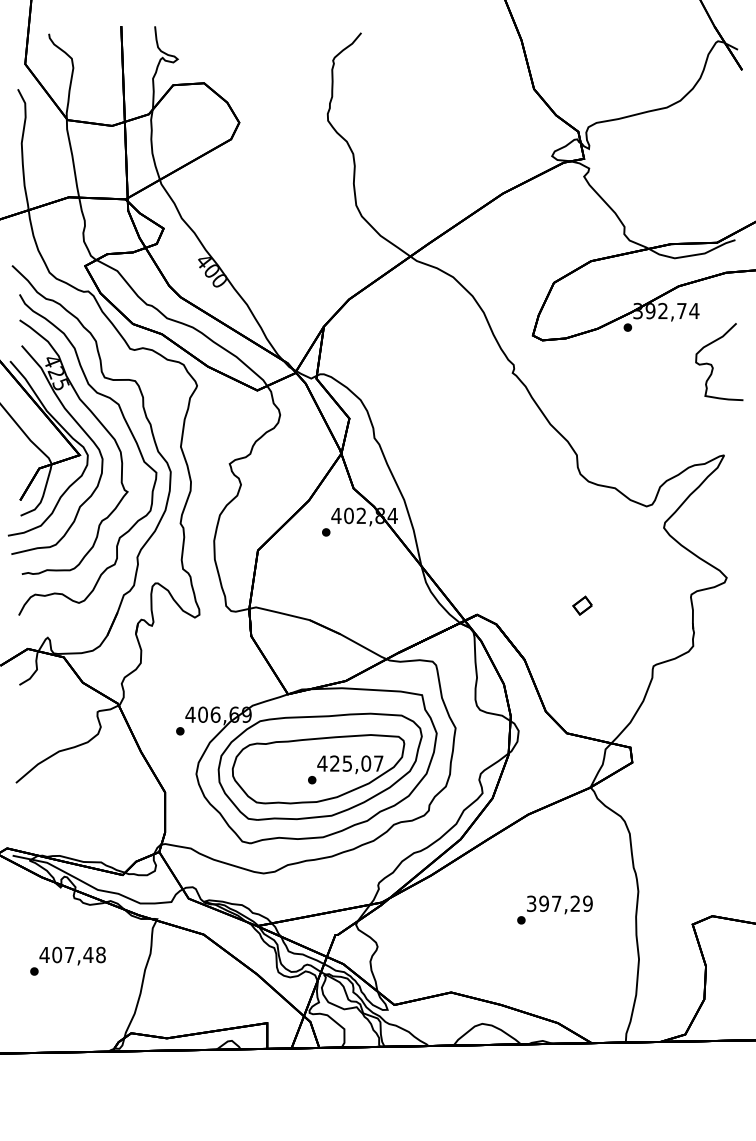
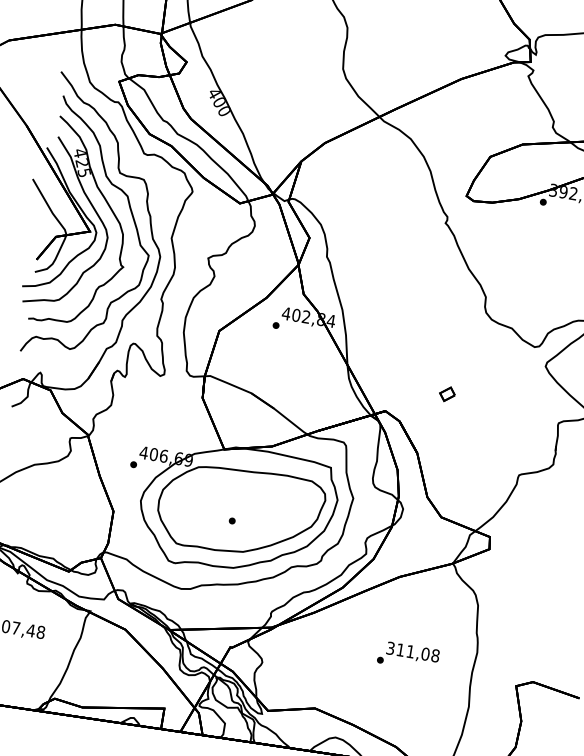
part: (582, 605) -> (447, 394), moved
part: (318, 769) -> (238, 513), removed
text: (565, 903) -> (417, 652), 397,29 -> 311,08

